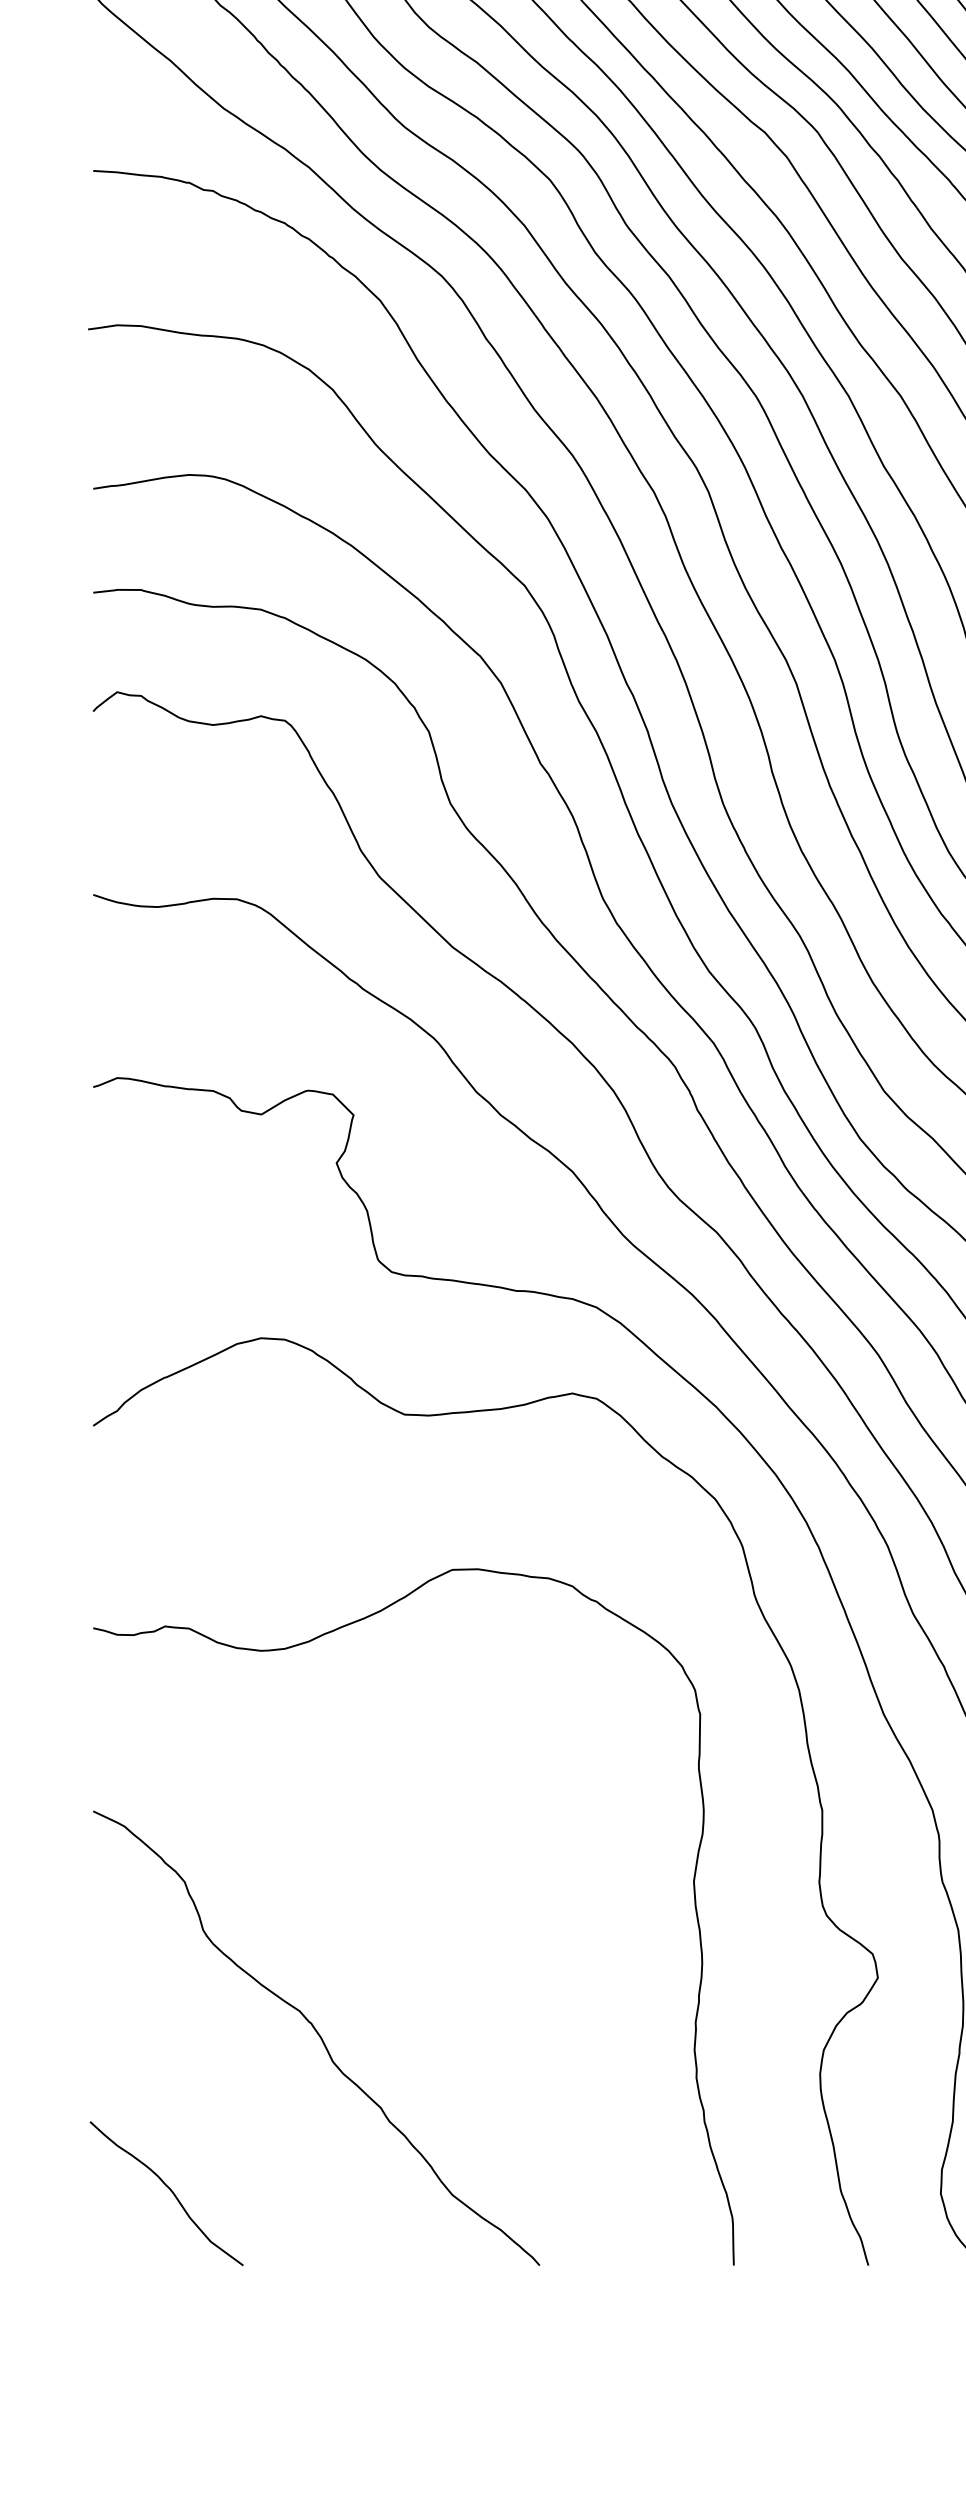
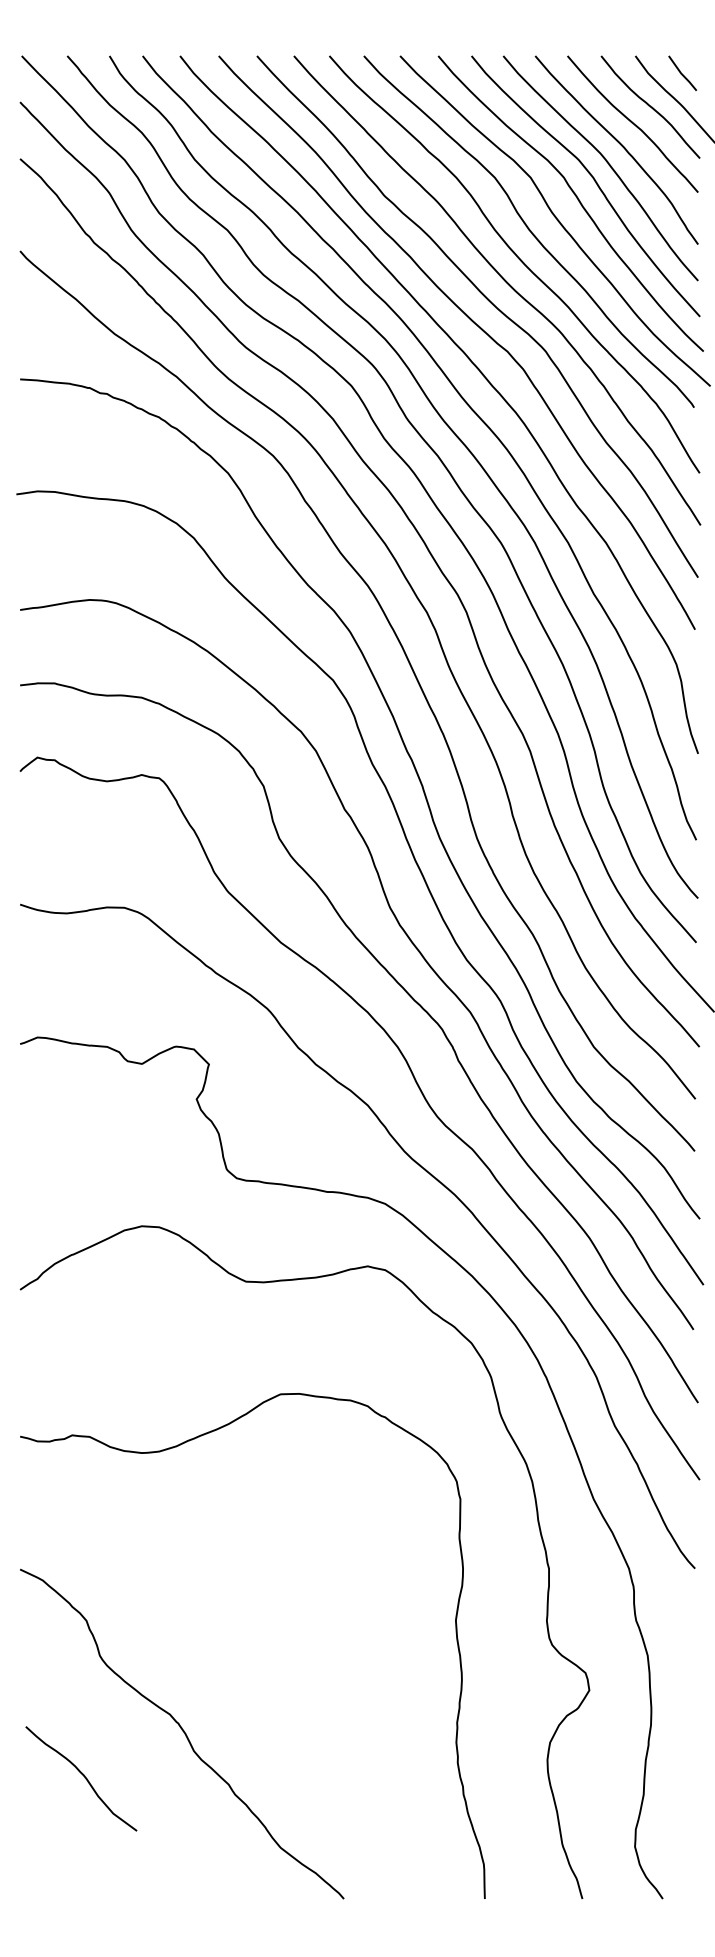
curve: (169, 2190) -> (83, 1776), moved

